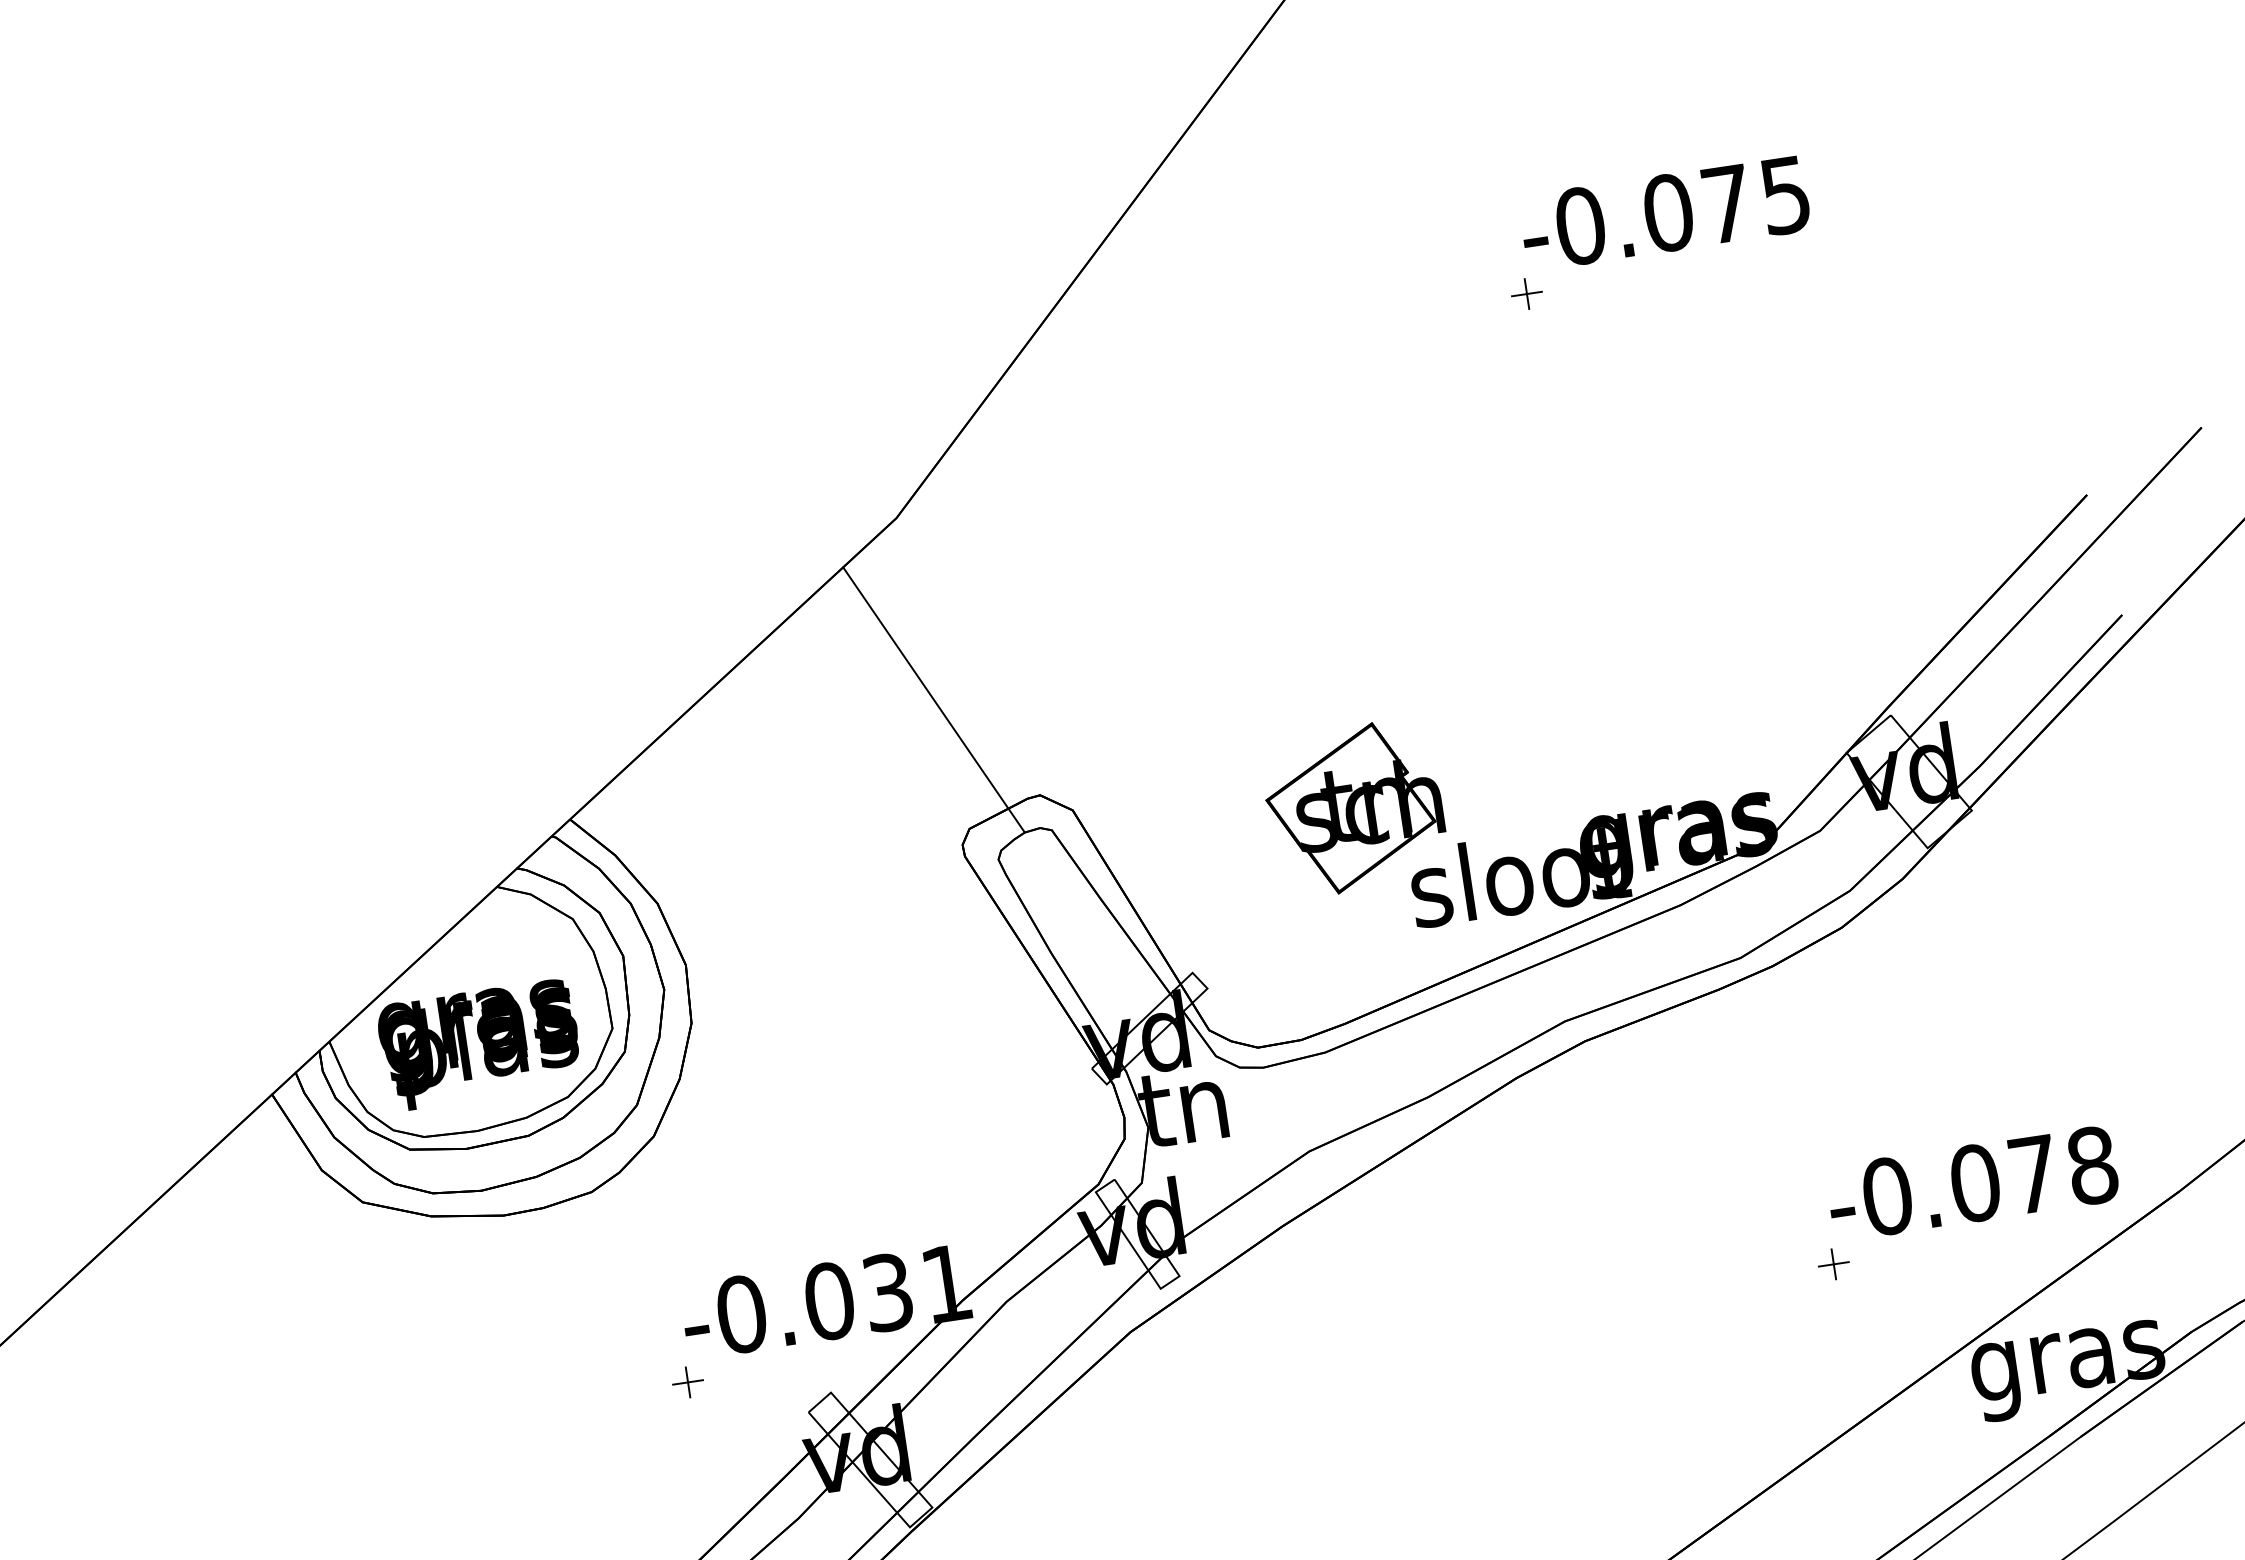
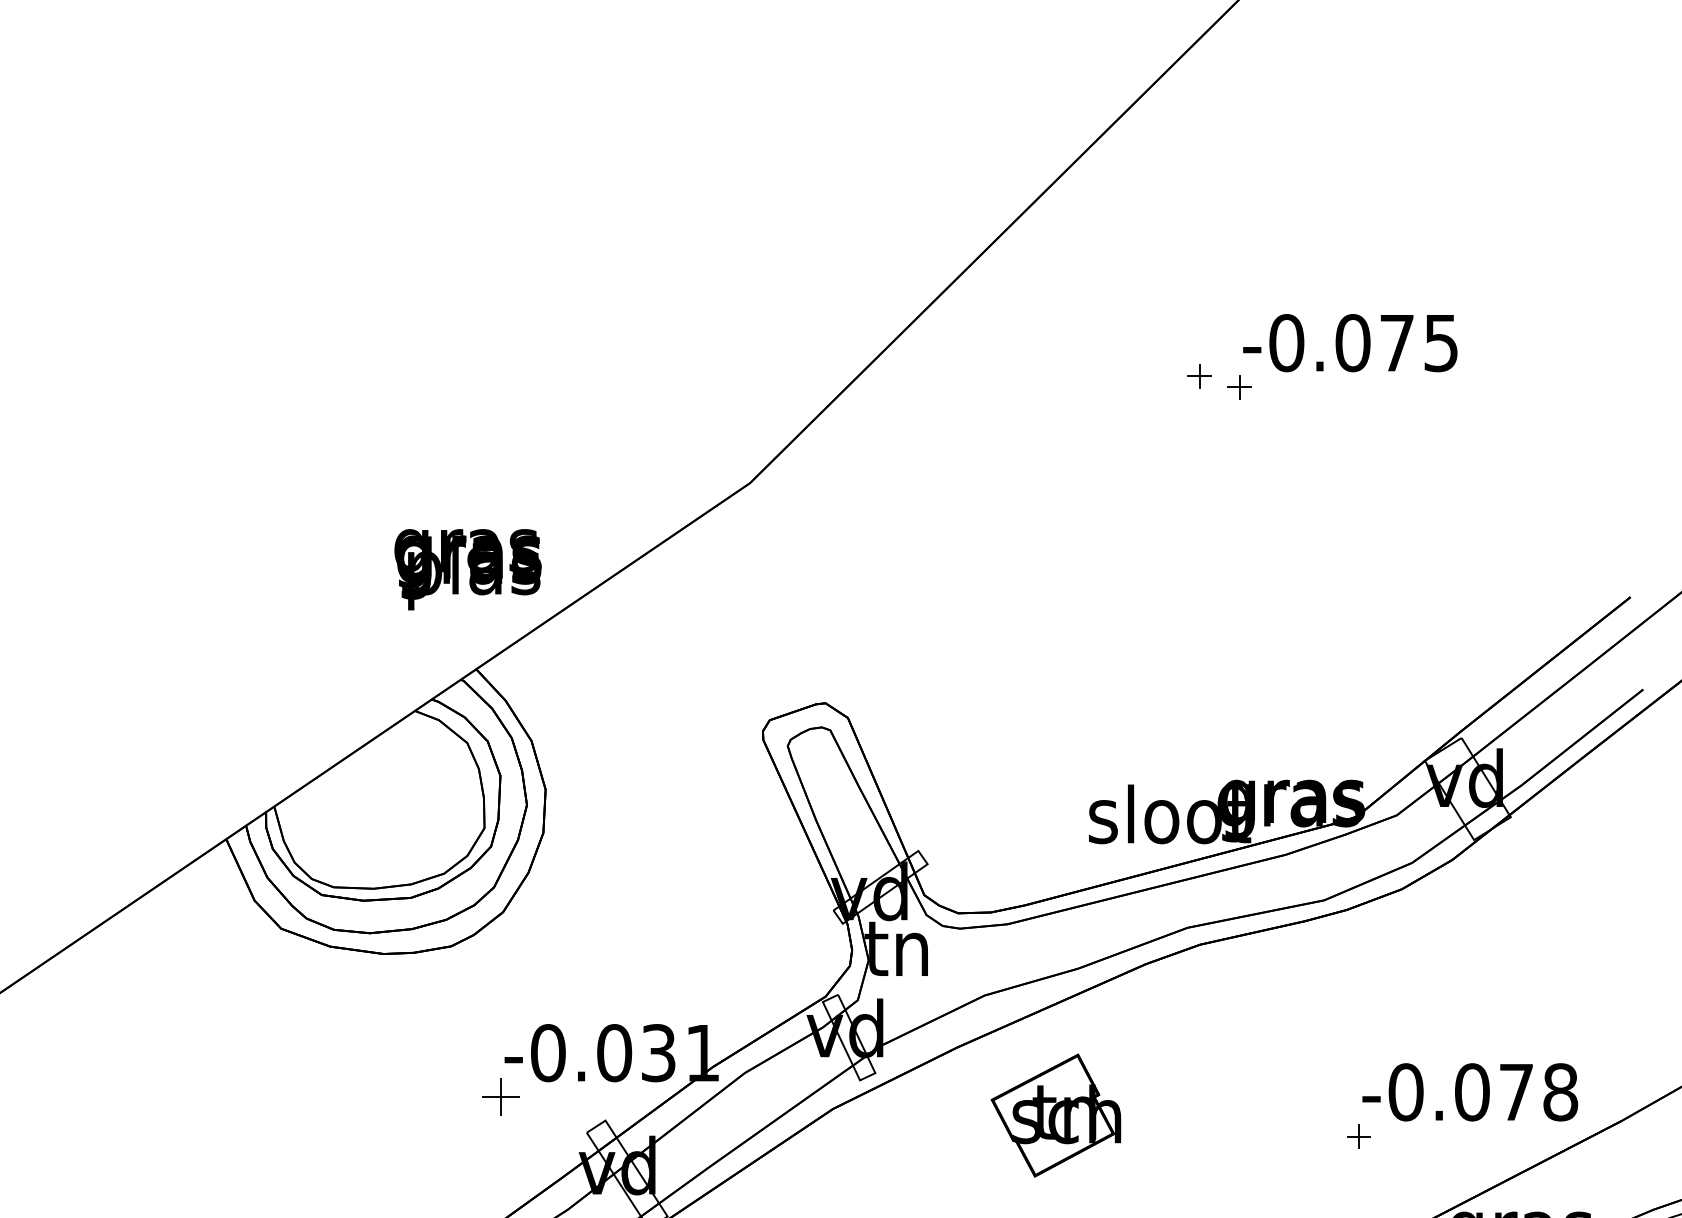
part: (1471, 287) -> (1199, 376), added
line: (933, 700) -> (757, 621), removed
part: (1353, 808) -> (1055, 1115), moved
text: (479, 1044) -> (467, 569), moved
part: (688, 1382) -> (501, 1097), size x1.6

